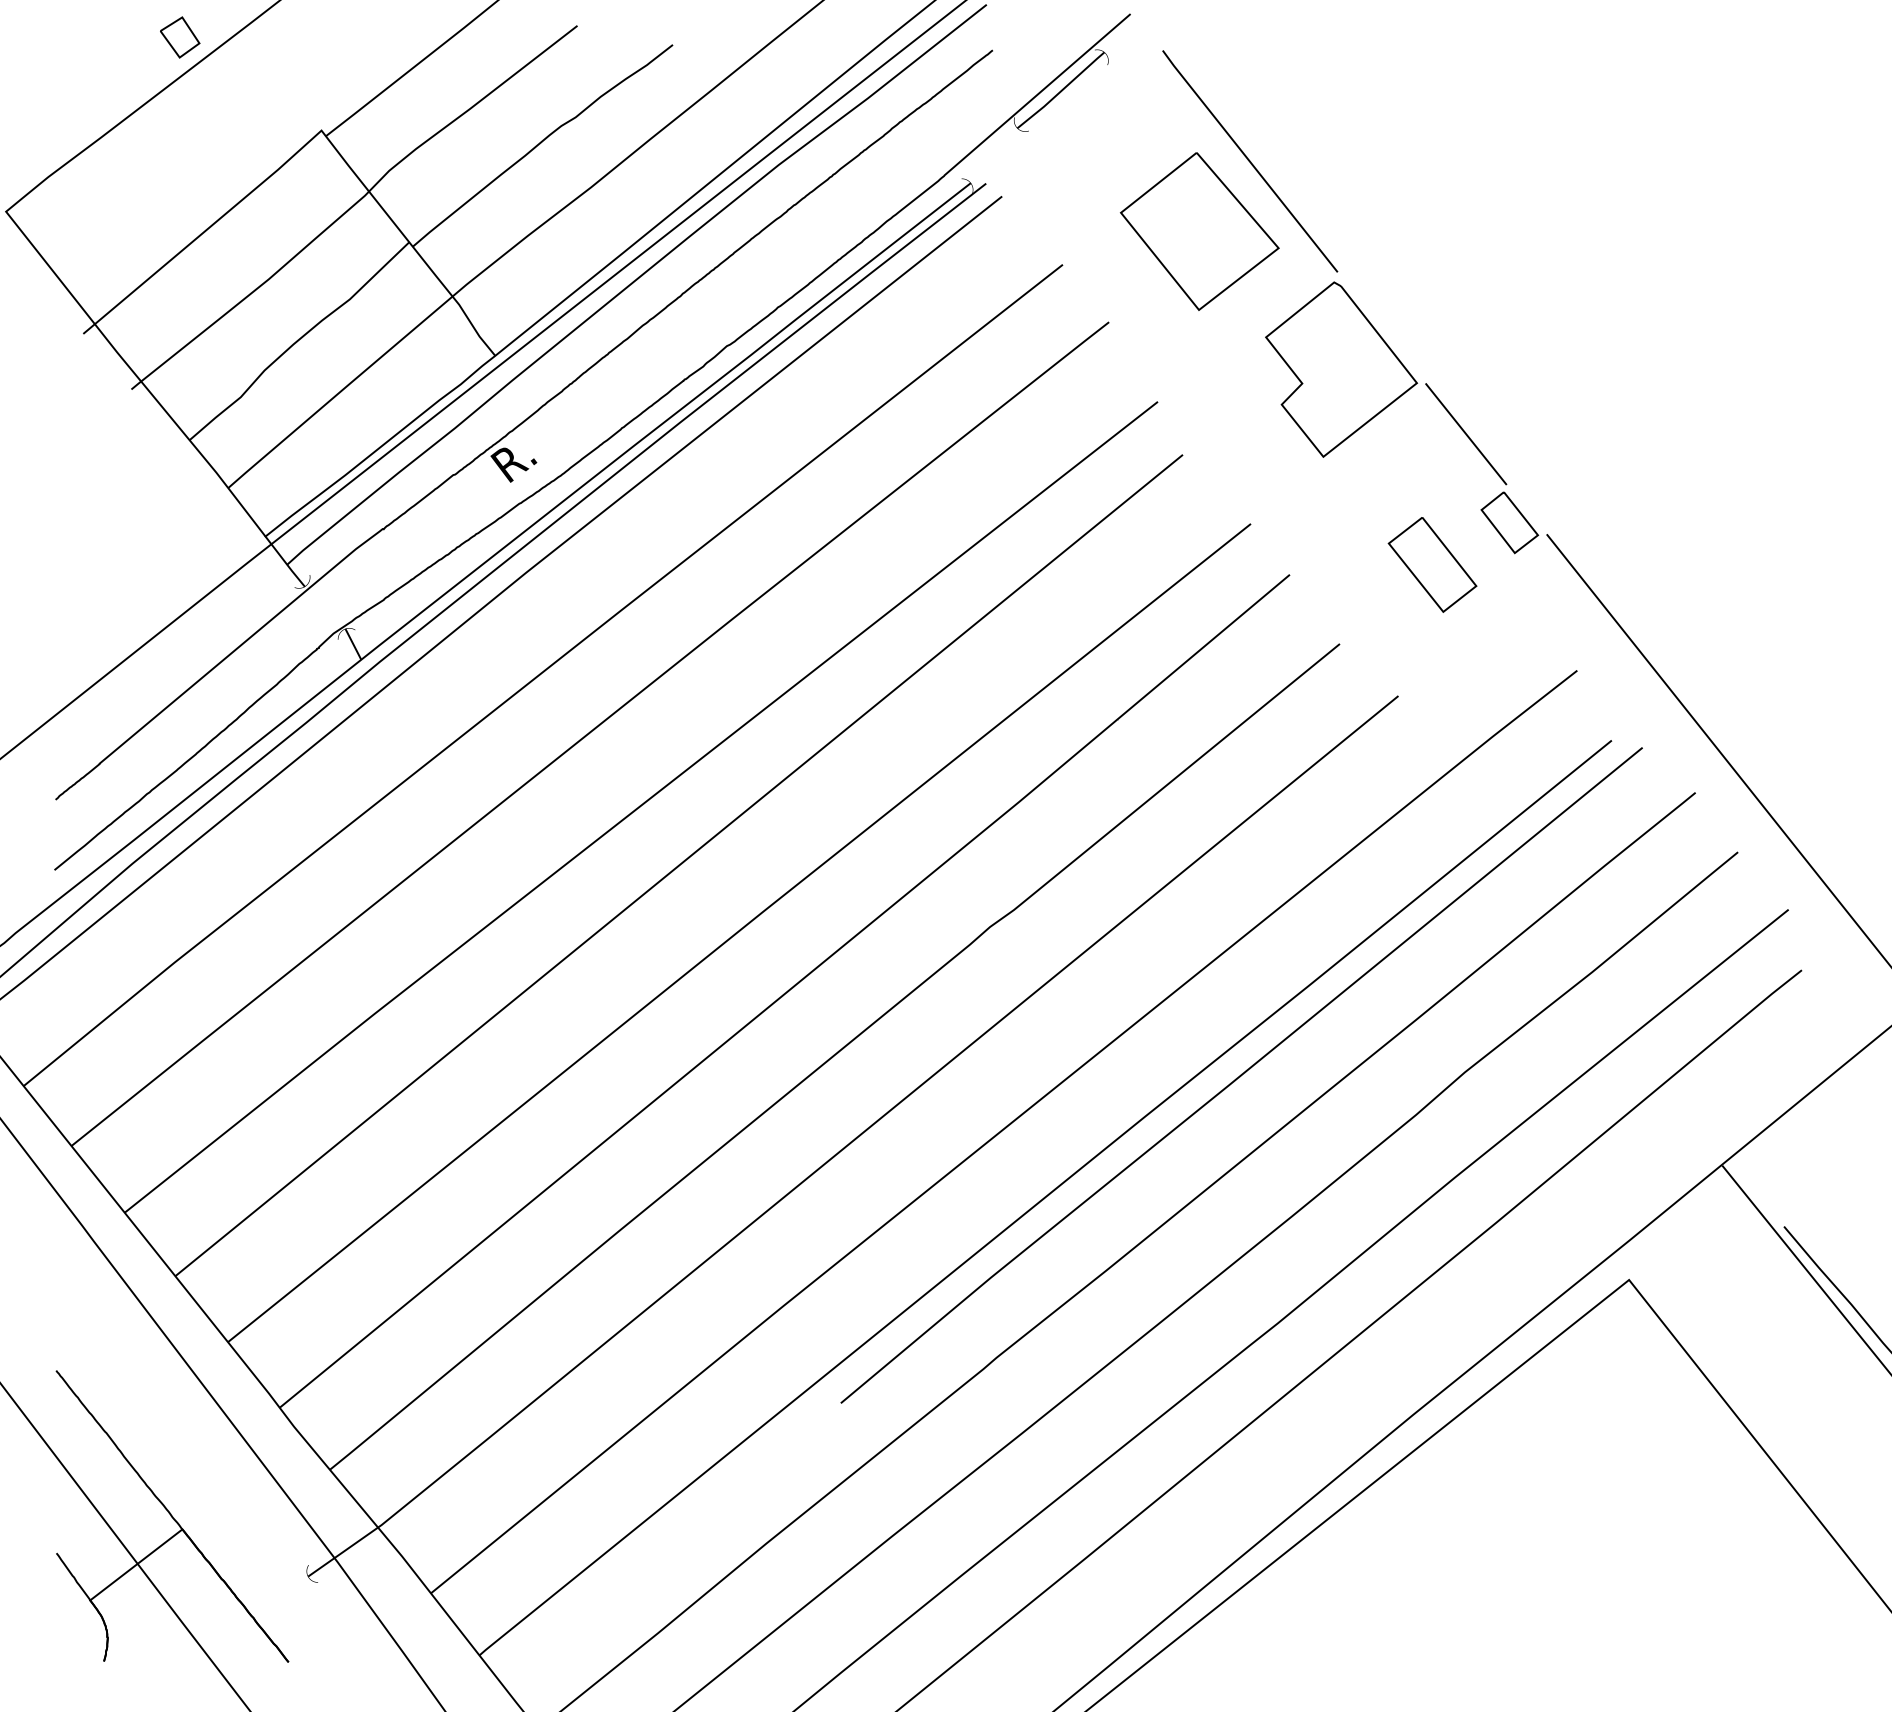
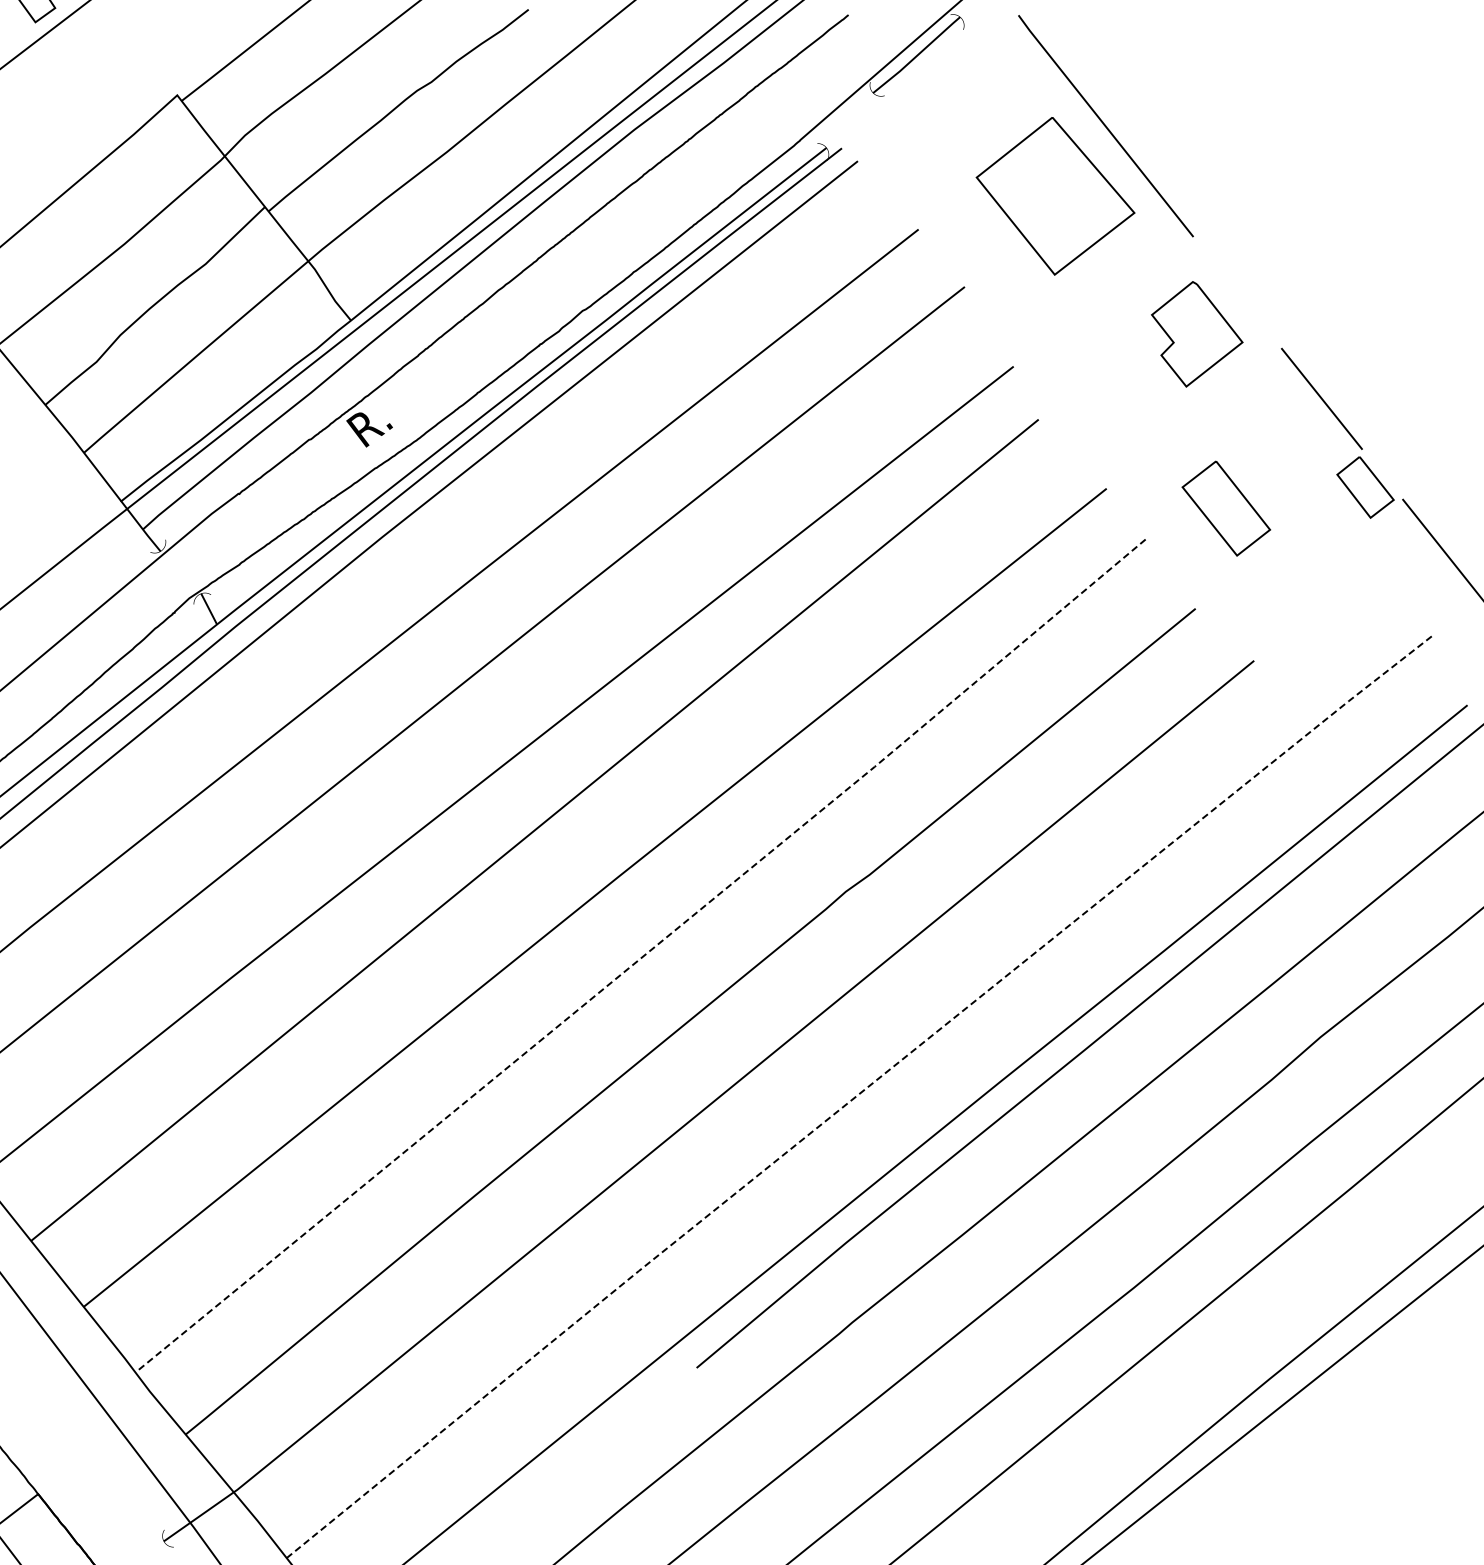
part: (1341, 369) -> (1197, 334), size x0.6
part: (1432, 564) -> (1226, 508), moved
line: (786, 992) -> (642, 957), solid -> dashed
line: (1003, 1129) -> (859, 1094), solid -> dashed

